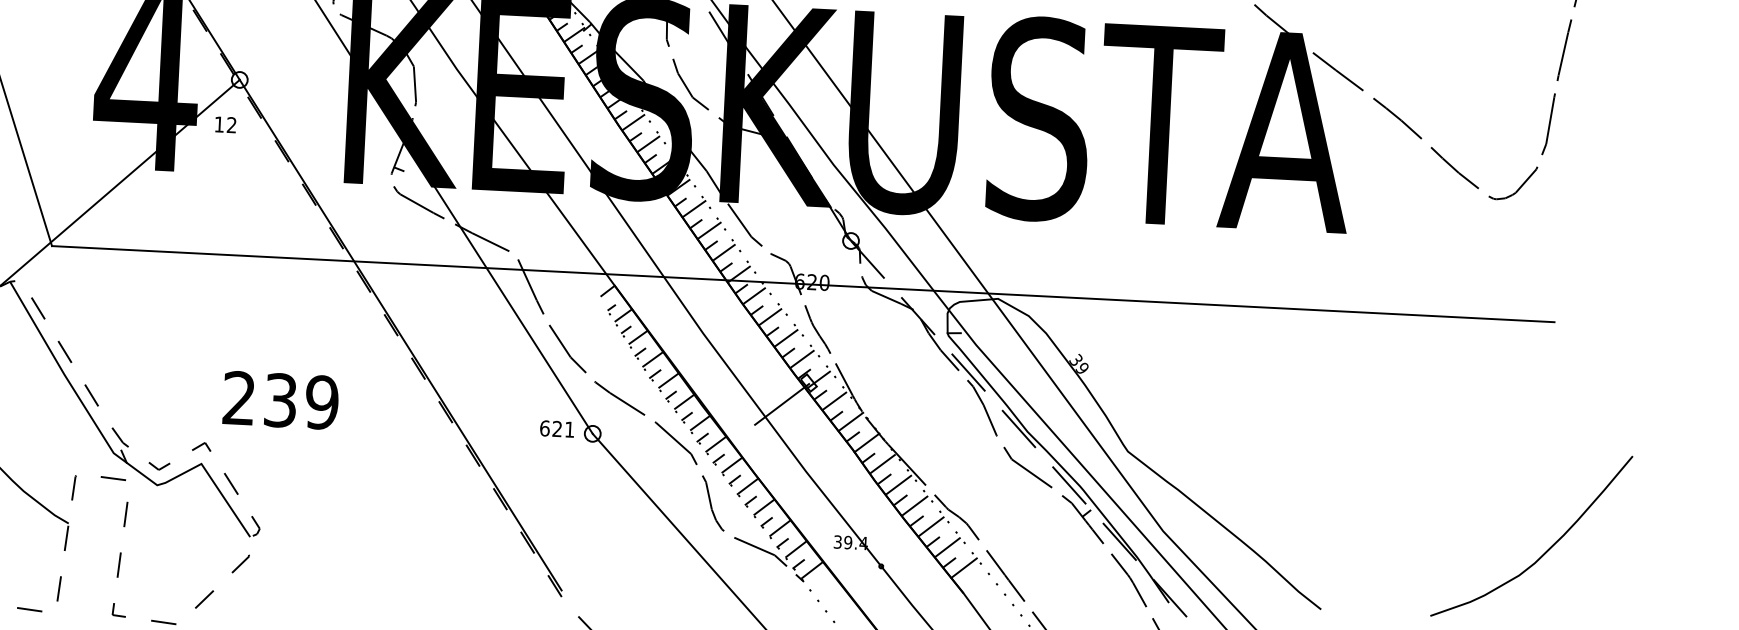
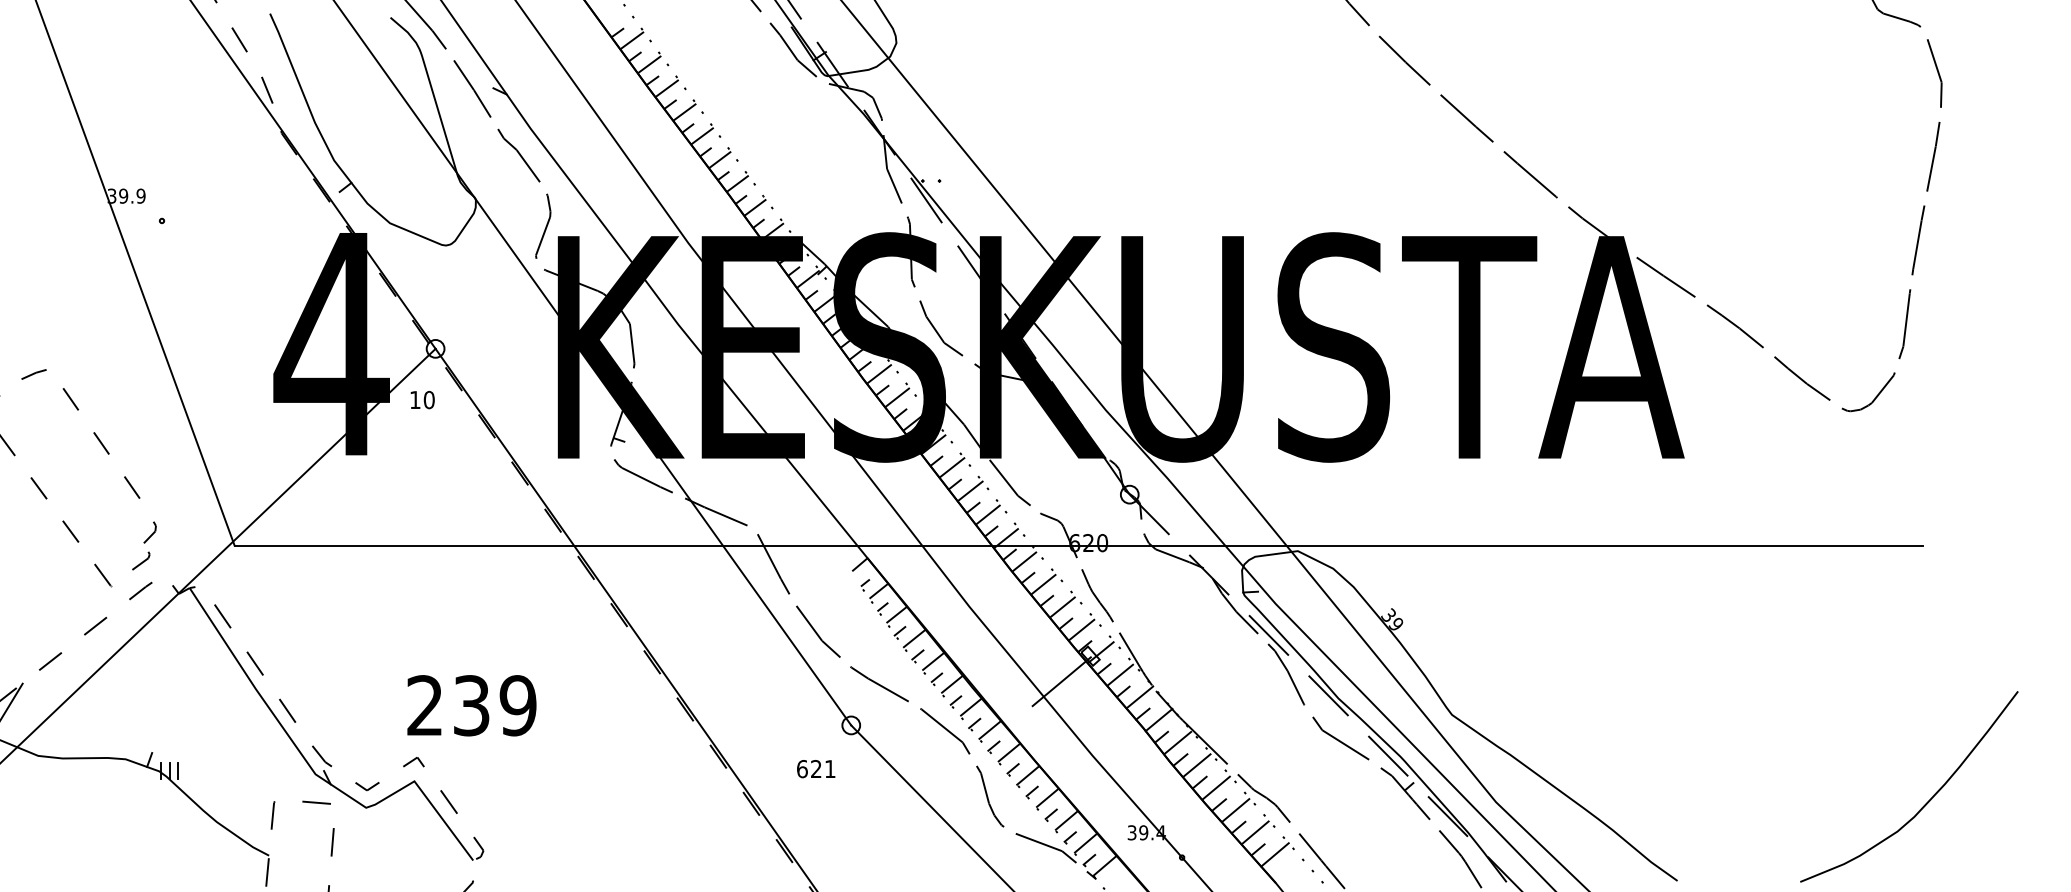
text: (231, 125) -> (428, 400), 12 -> 10
text: (280, 400) -> (471, 705), moved
text: (557, 429) -> (816, 769), moved

